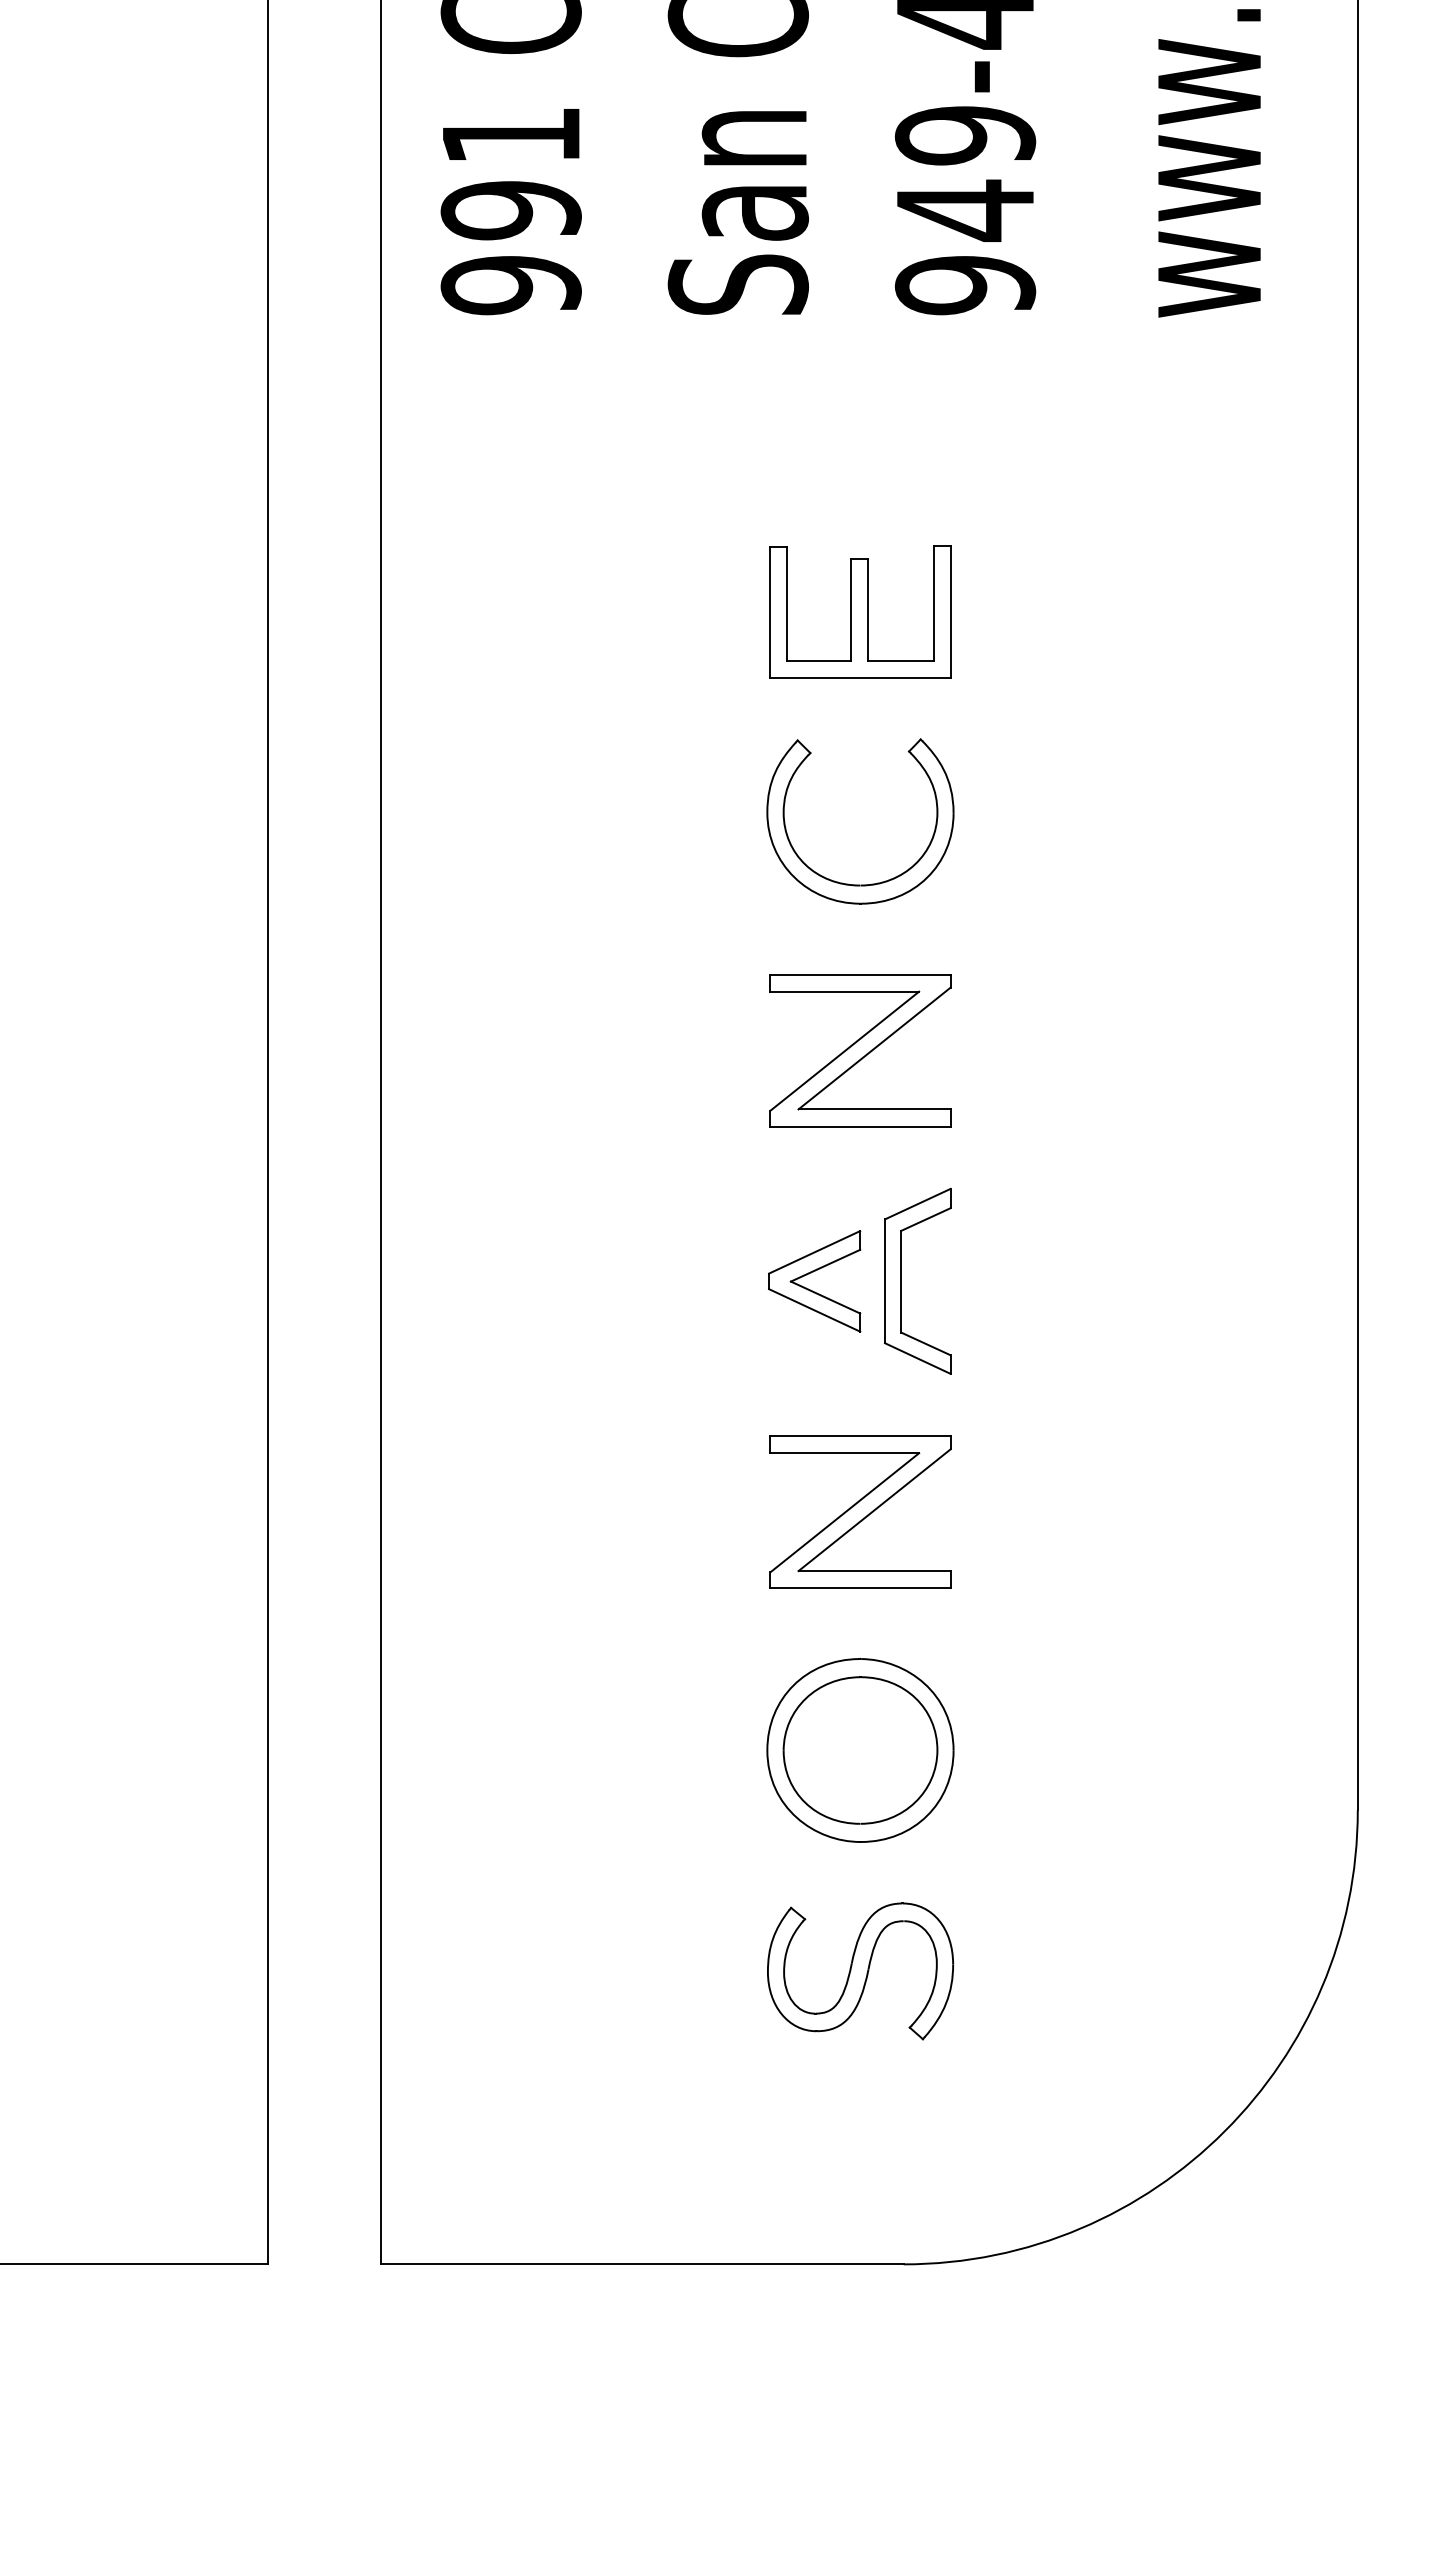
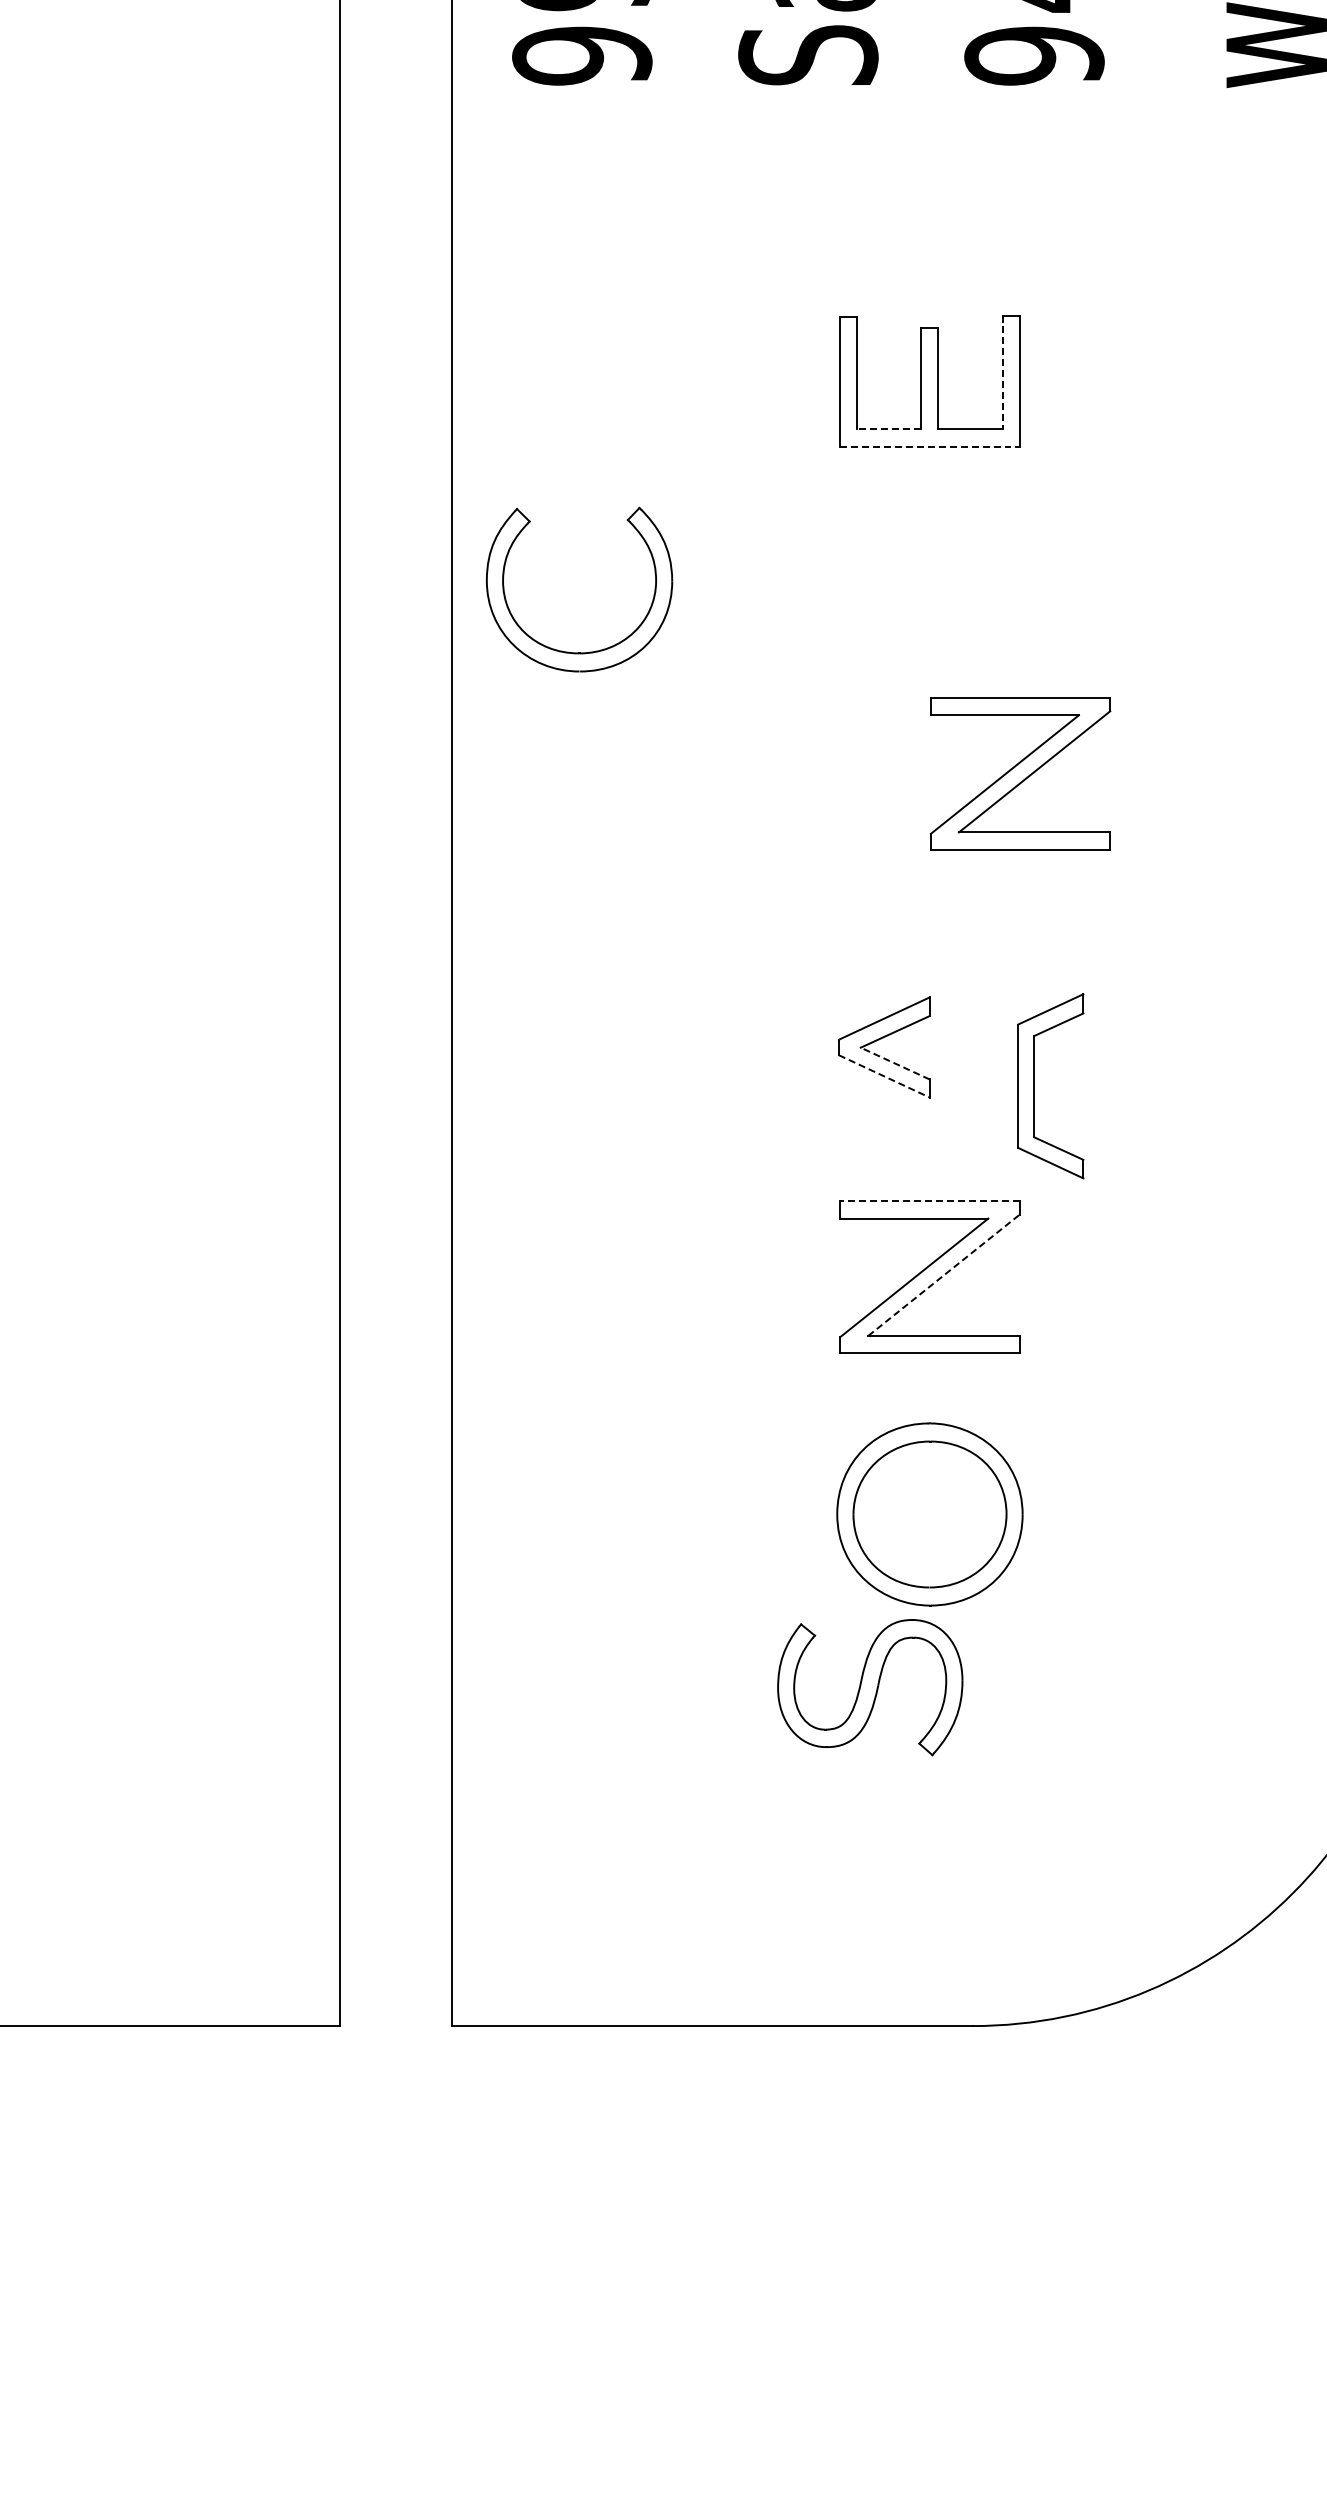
line: (934, 603) -> (1003, 372), solid -> dashed
line: (818, 660) -> (888, 429), solid -> dashed
line: (860, 678) -> (929, 447), solid -> dashed
part: (871, 883) -> (590, 651), moved
part: (860, 1050) -> (1020, 773), moved
part: (901, 1280) -> (1034, 1085), moved
line: (825, 1297) -> (895, 1063), solid -> dashed
line: (815, 1310) -> (885, 1076), solid -> dashed
line: (859, 1436) -> (928, 1201), solid -> dashed
line: (874, 1509) -> (943, 1274), solid -> dashed
part: (860, 1971) -> (870, 1687), moved

